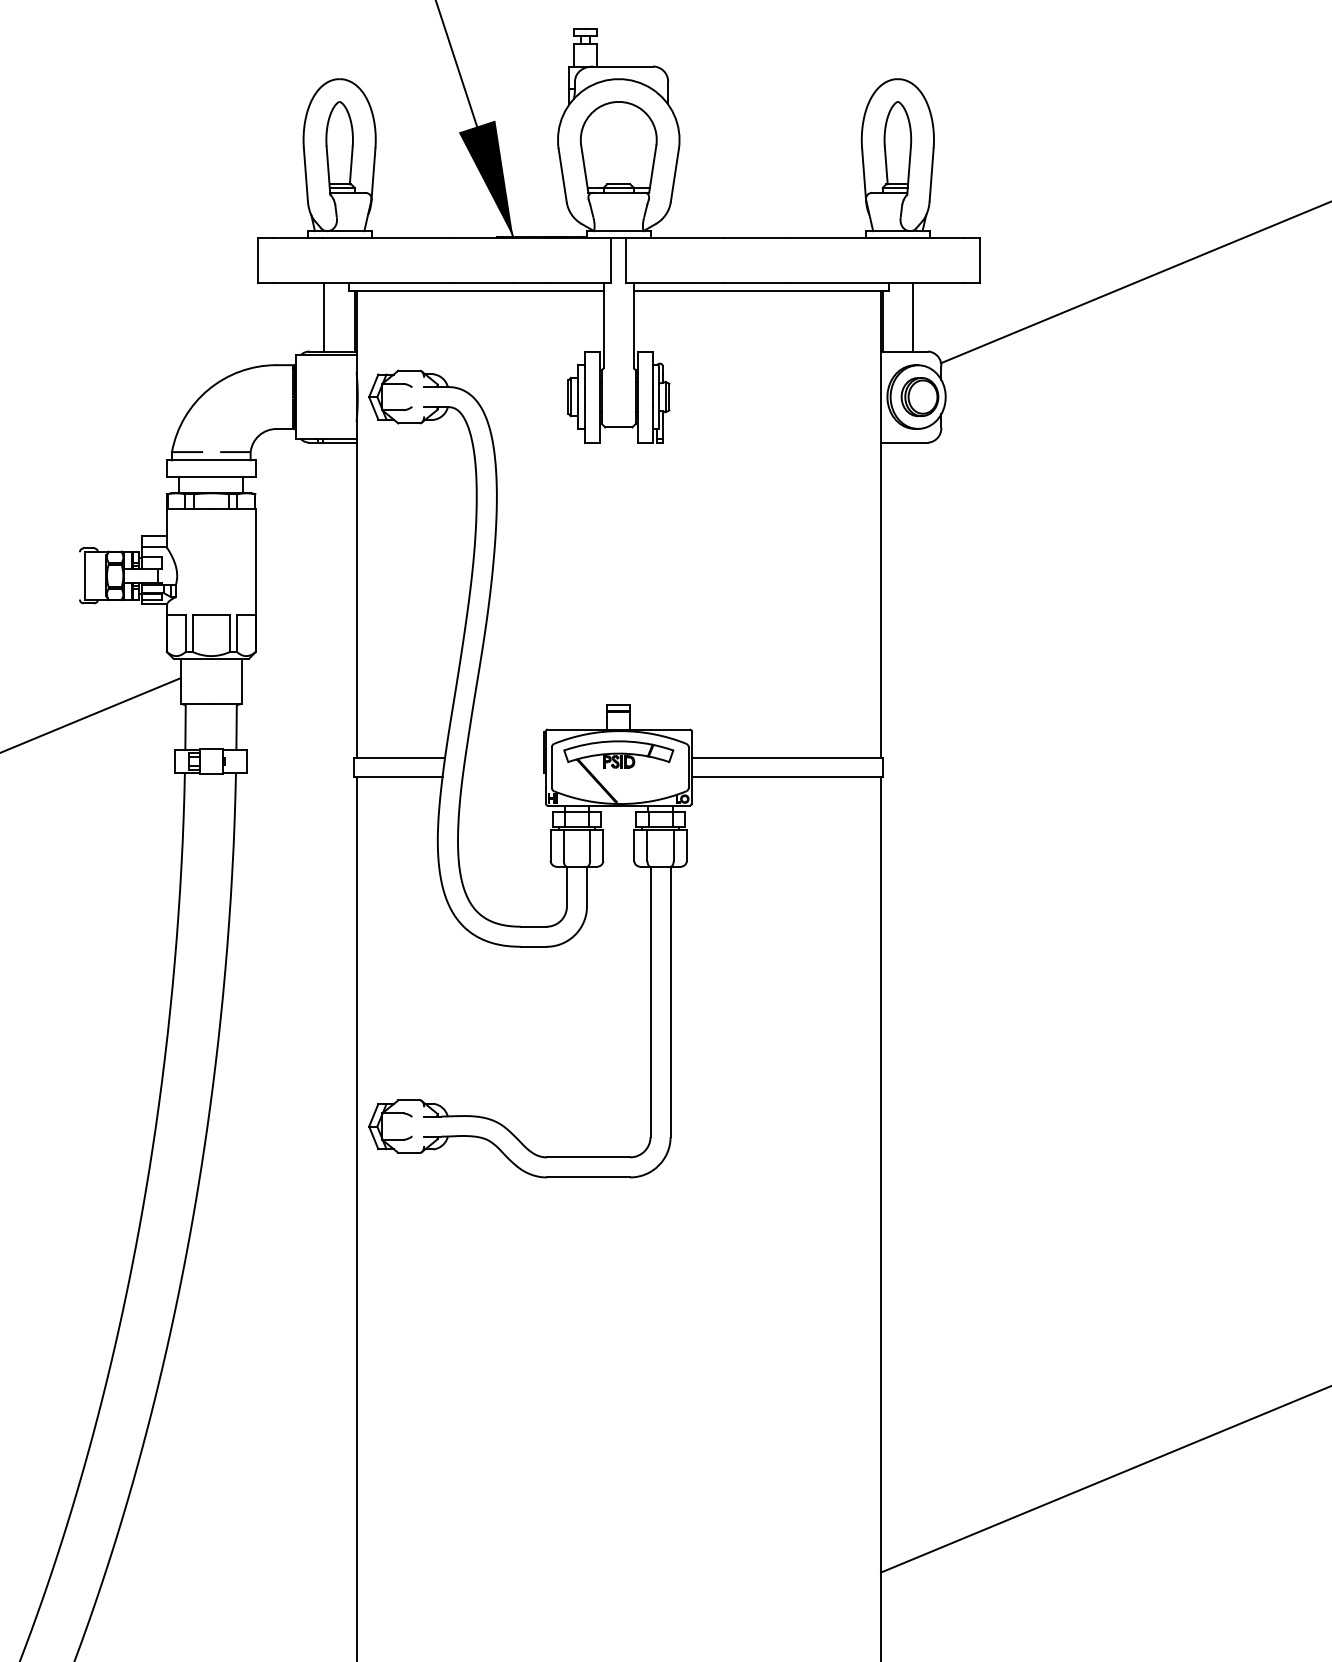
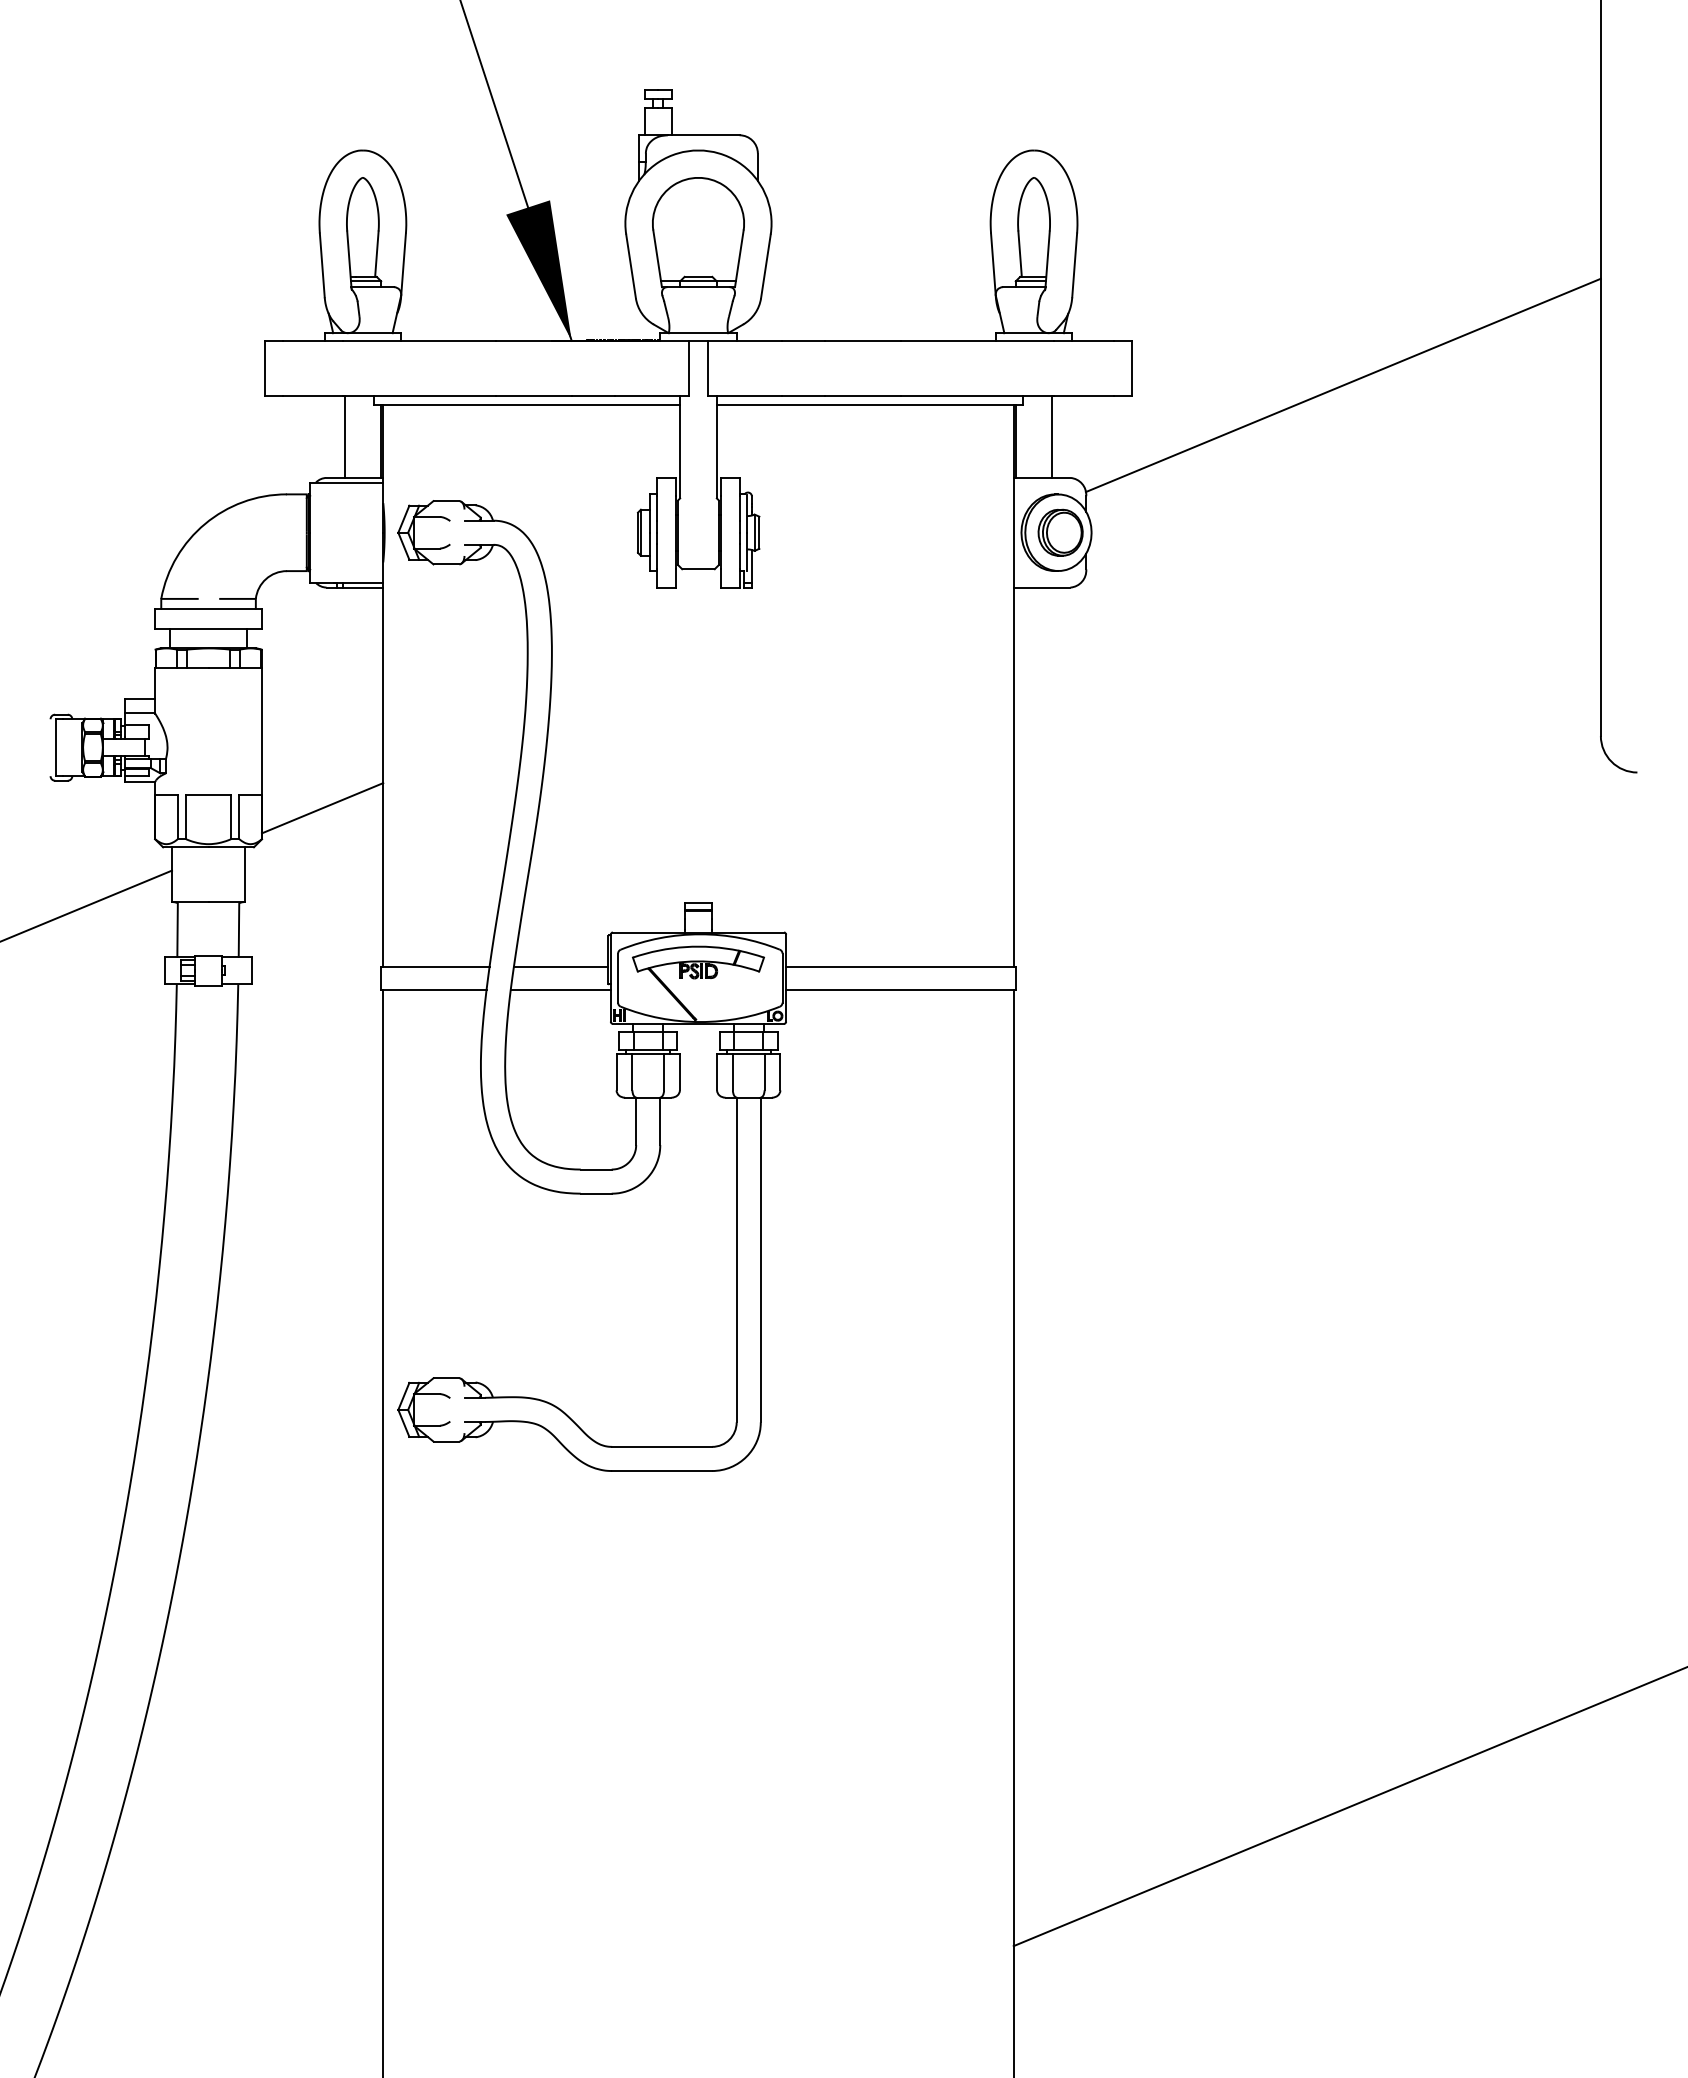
line: (306, 626) -> (322, 808), added
line: (504, 757) -> (560, 966), added
line: (504, 776) -> (560, 989), added

